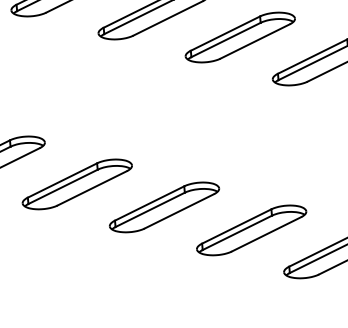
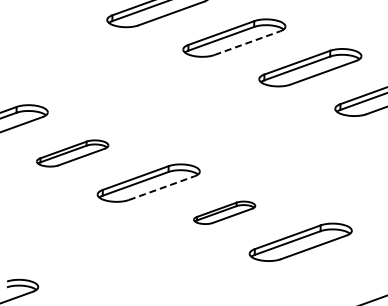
line: (255, 41) -> (247, 43), solid -> dashed
part: (77, 184) -> (72, 153), size x0.7
line: (179, 211) -> (161, 188), solid -> dashed
part: (251, 230) -> (224, 212), size x0.6

